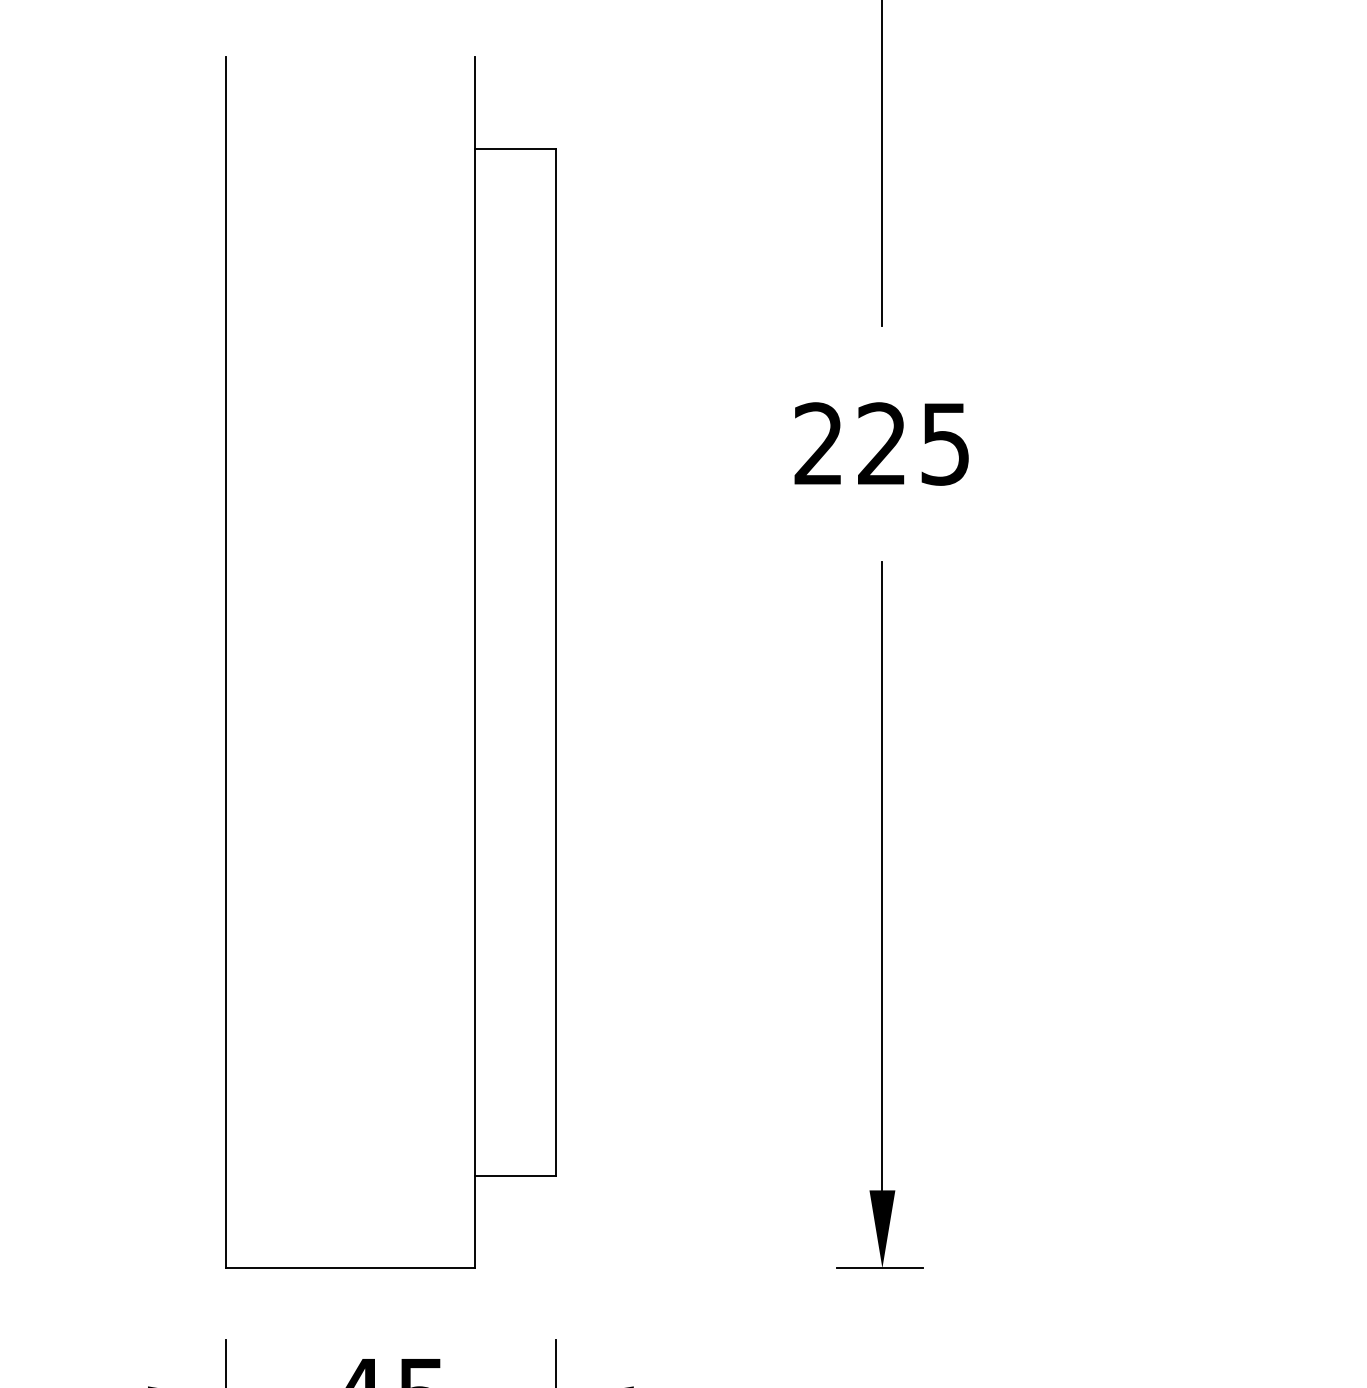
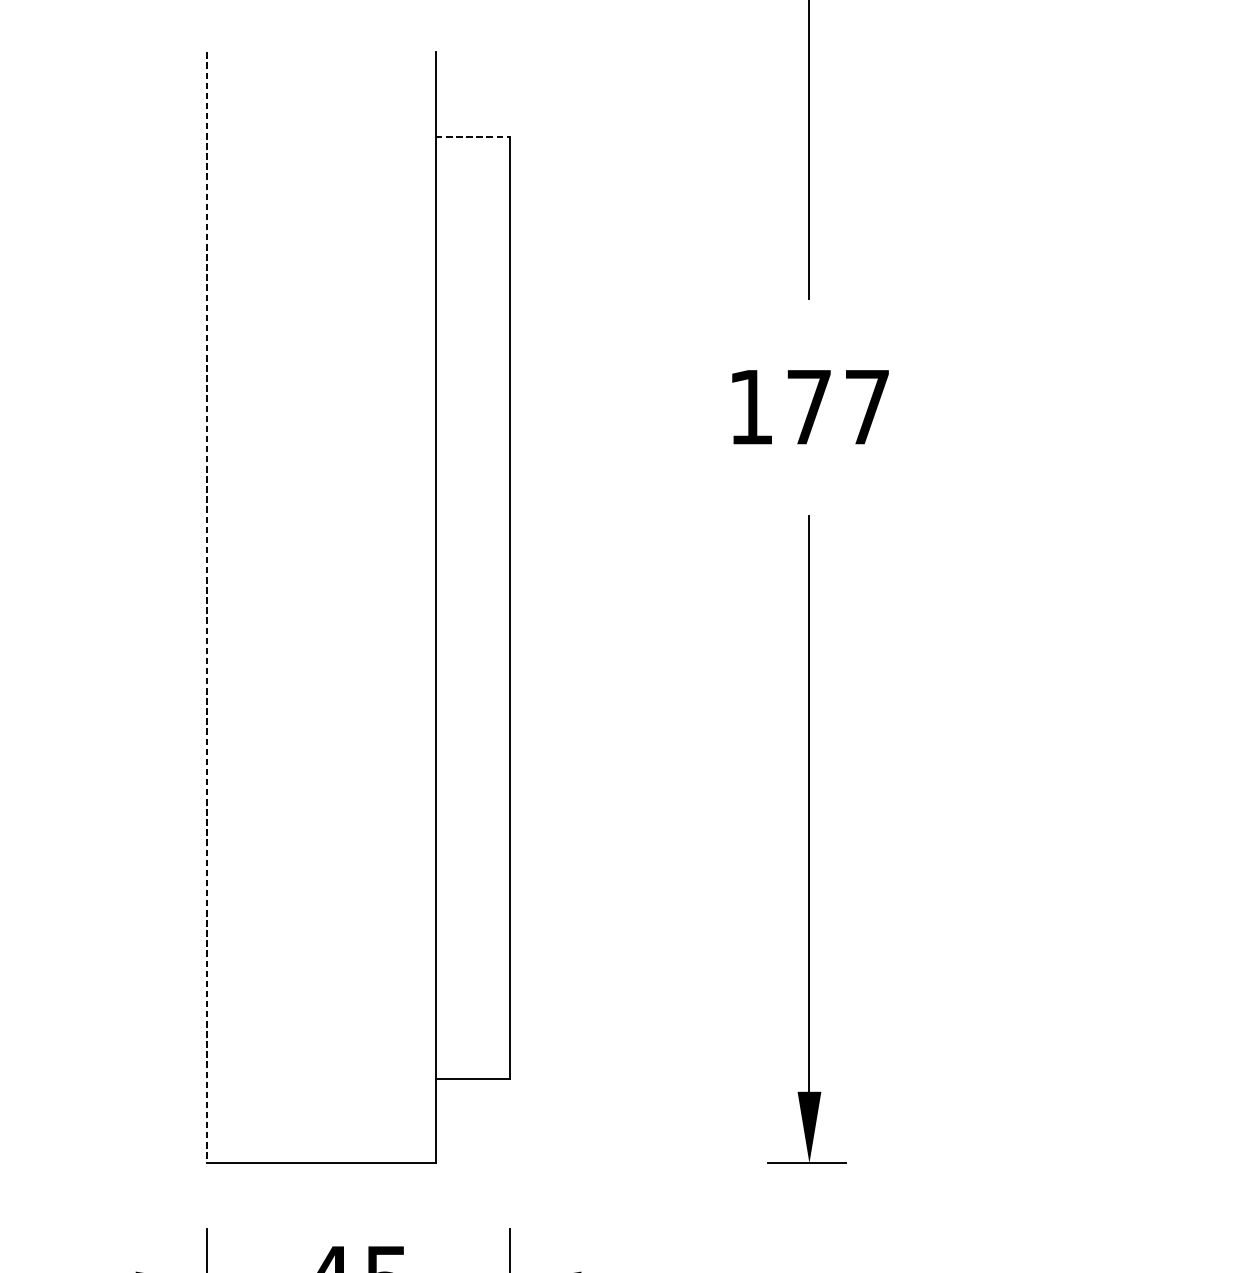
line: (516, 148) -> (473, 136), solid -> dashed
text: (881, 443) -> (808, 406), 225 -> 177
line: (225, 663) -> (206, 608), solid -> dashed

